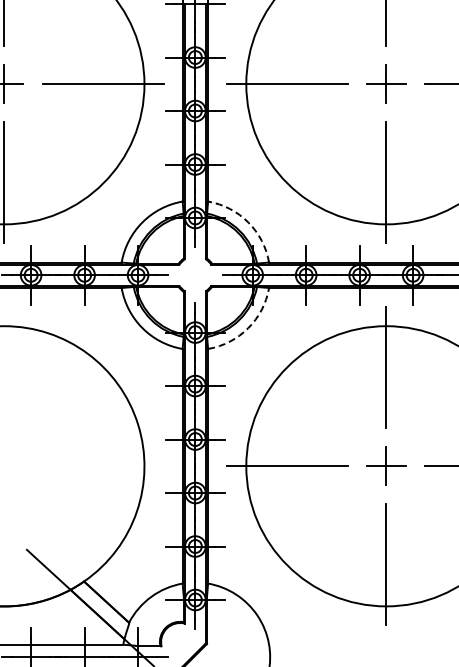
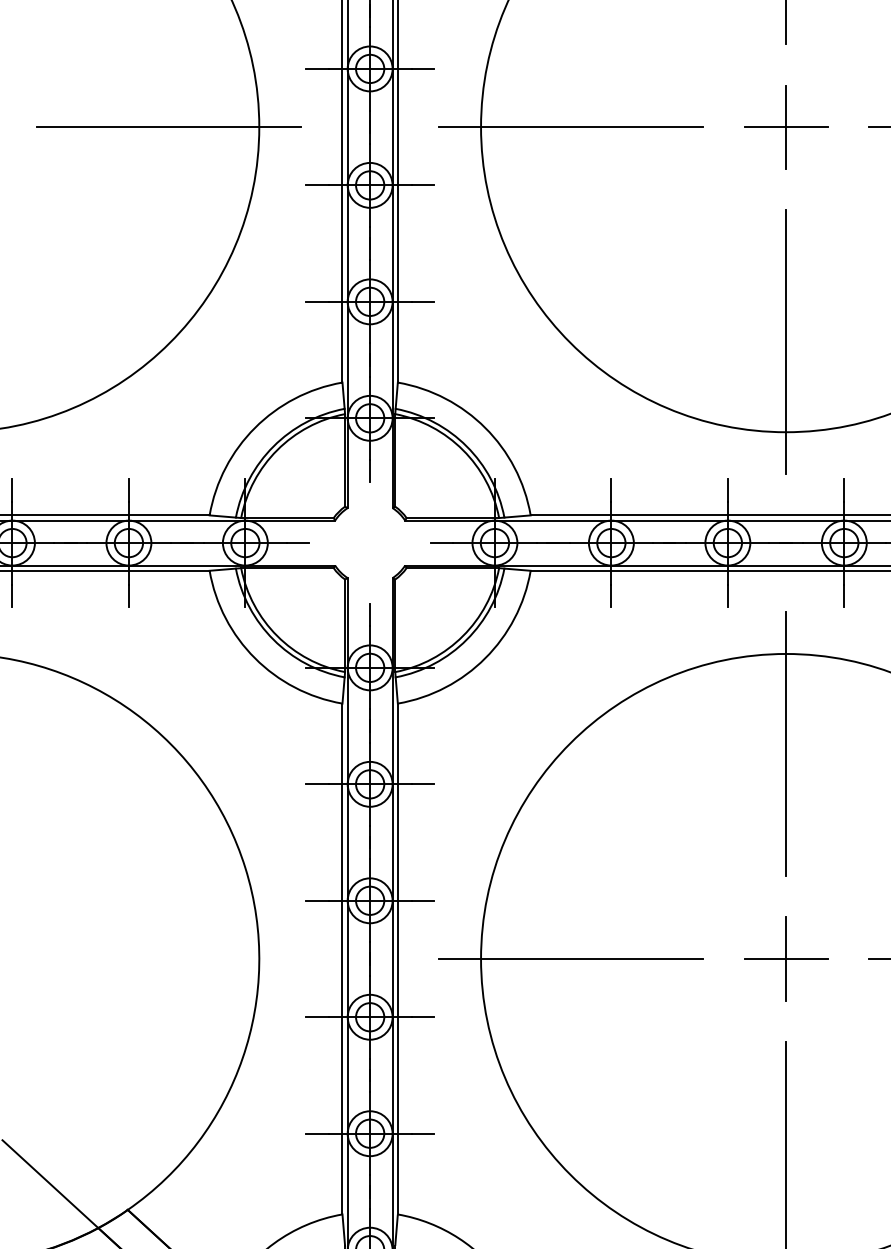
arc: (248, 222) -> (485, 428), dashed -> solid
arc: (248, 328) -> (485, 658), dashed -> solid

